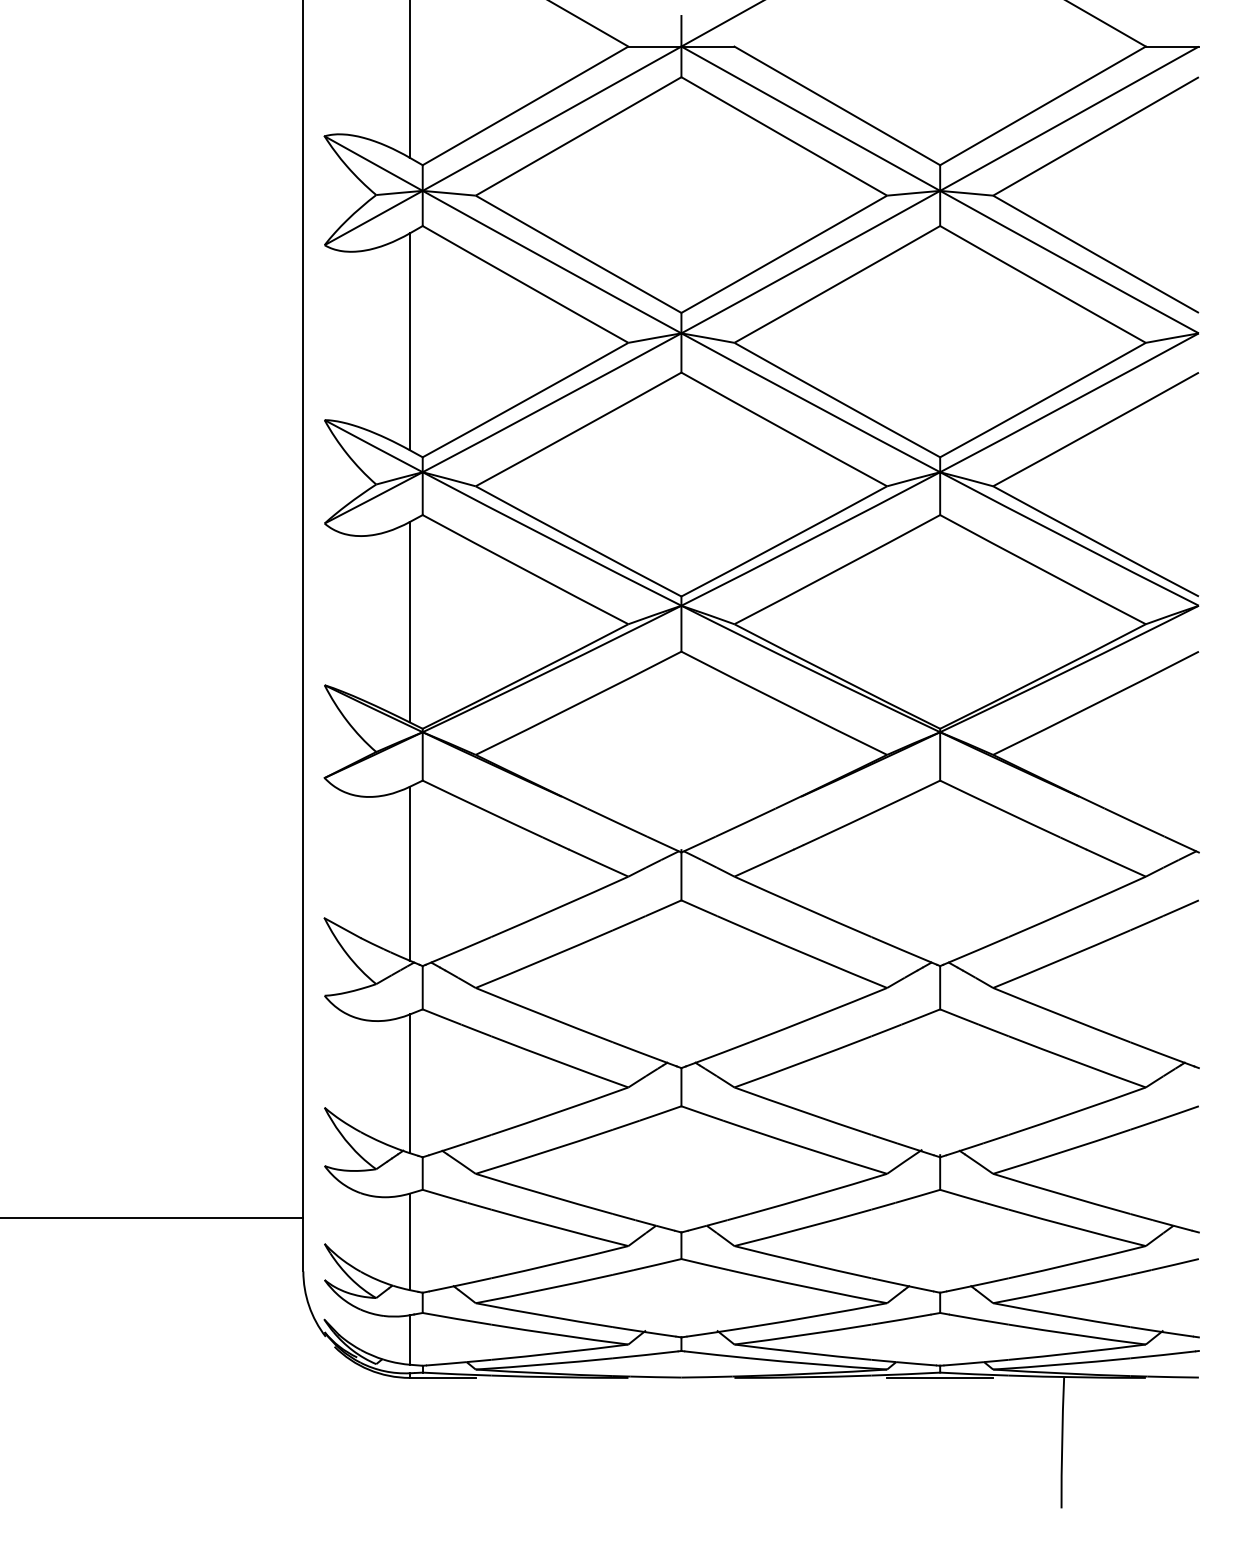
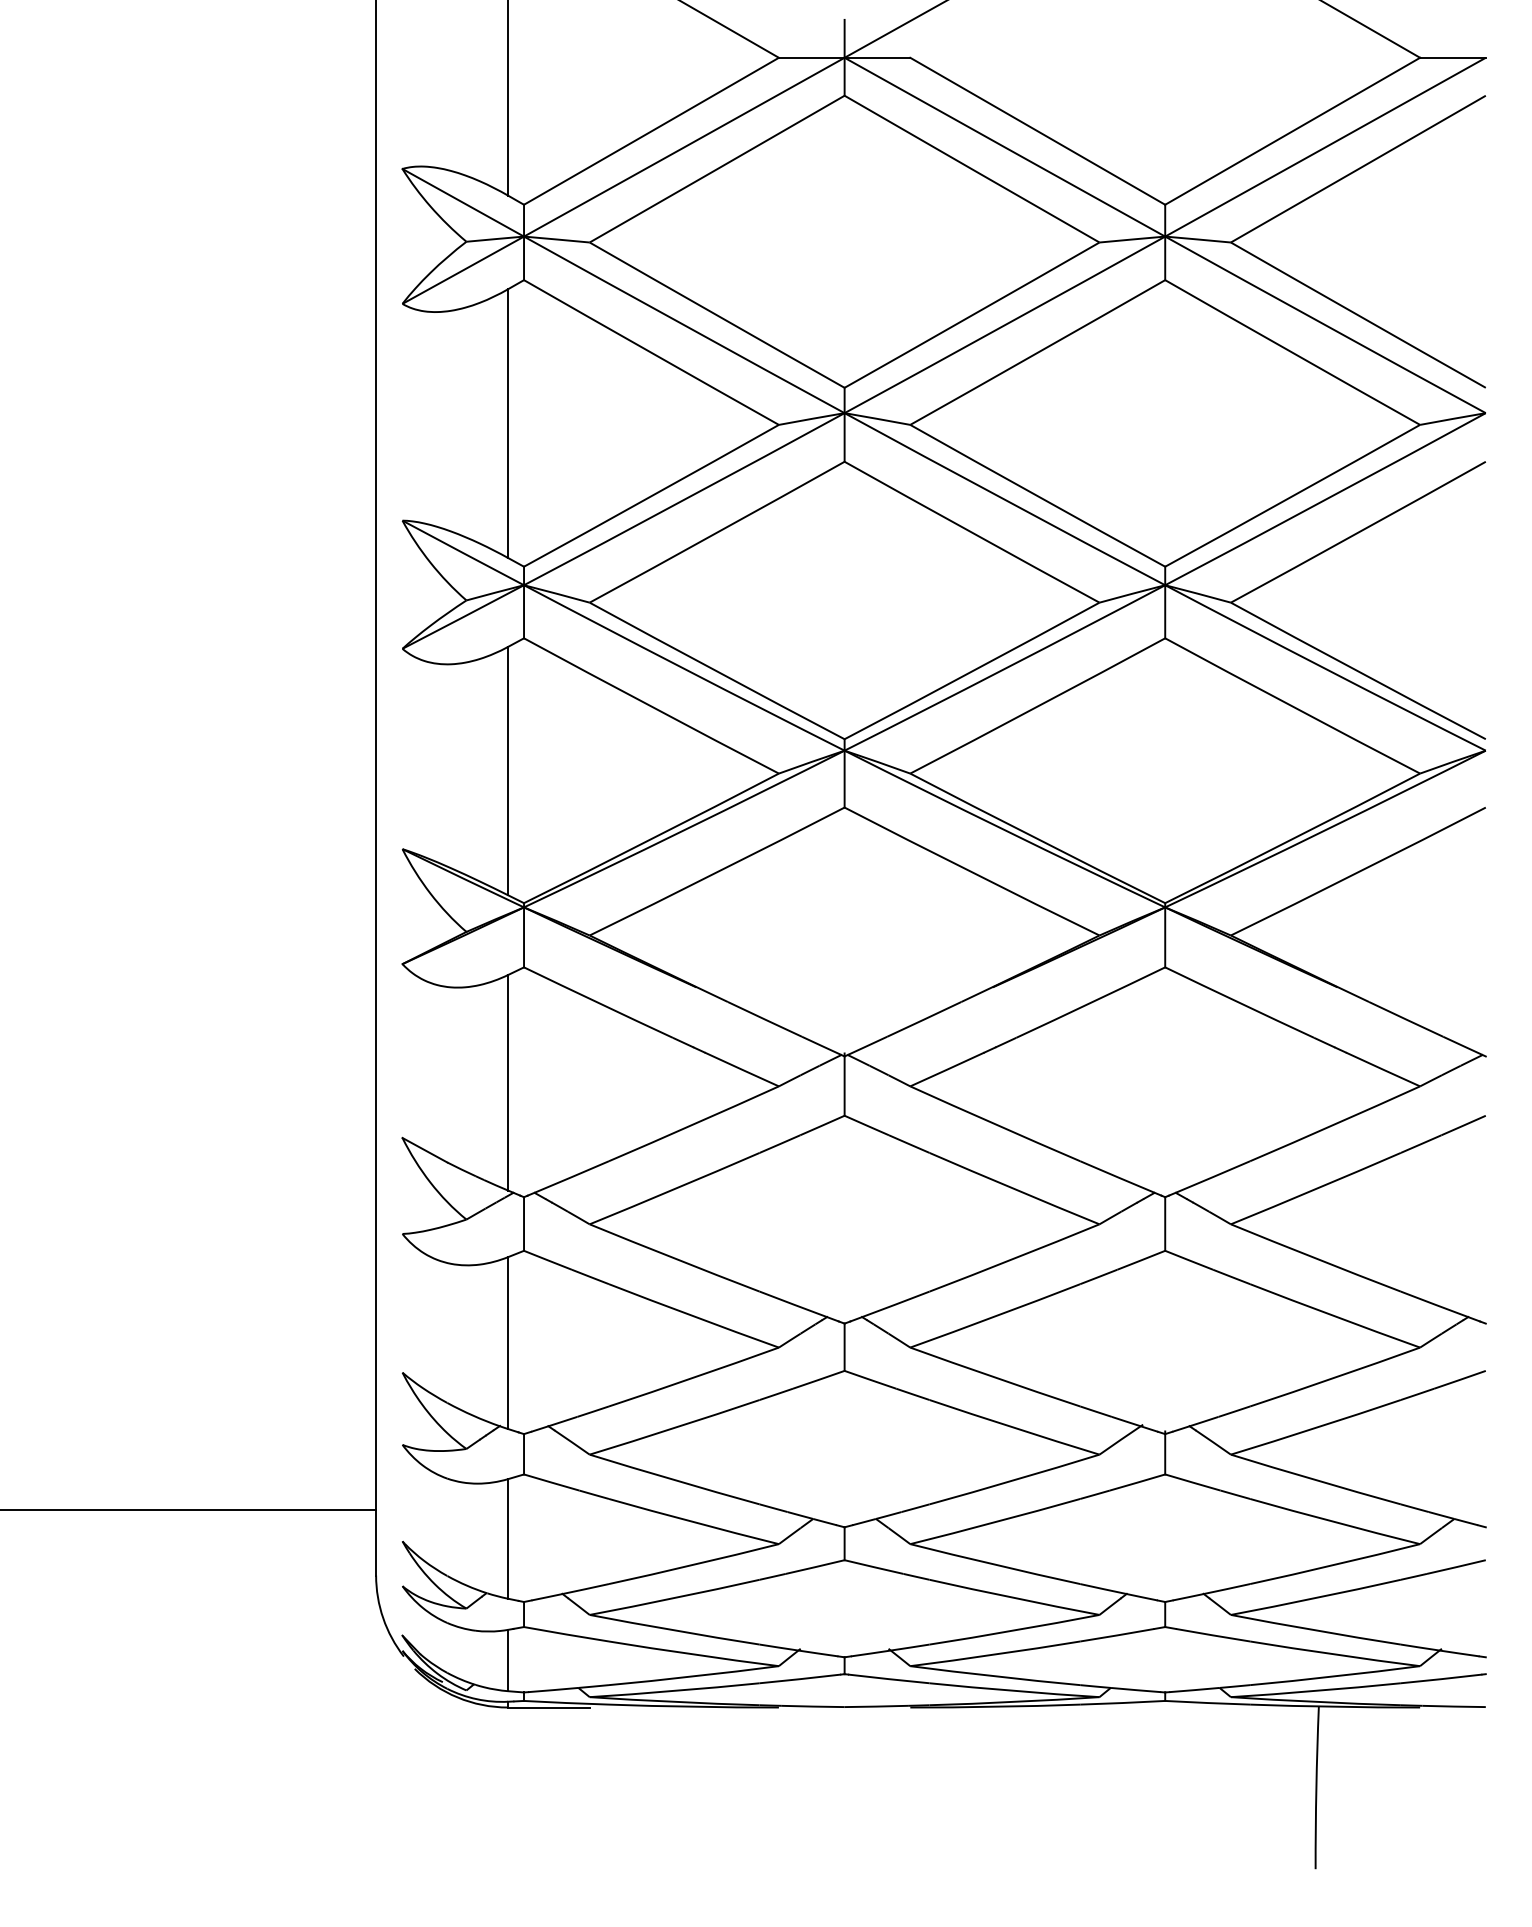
line: (939, 1377) -> (1164, 1707), removed

